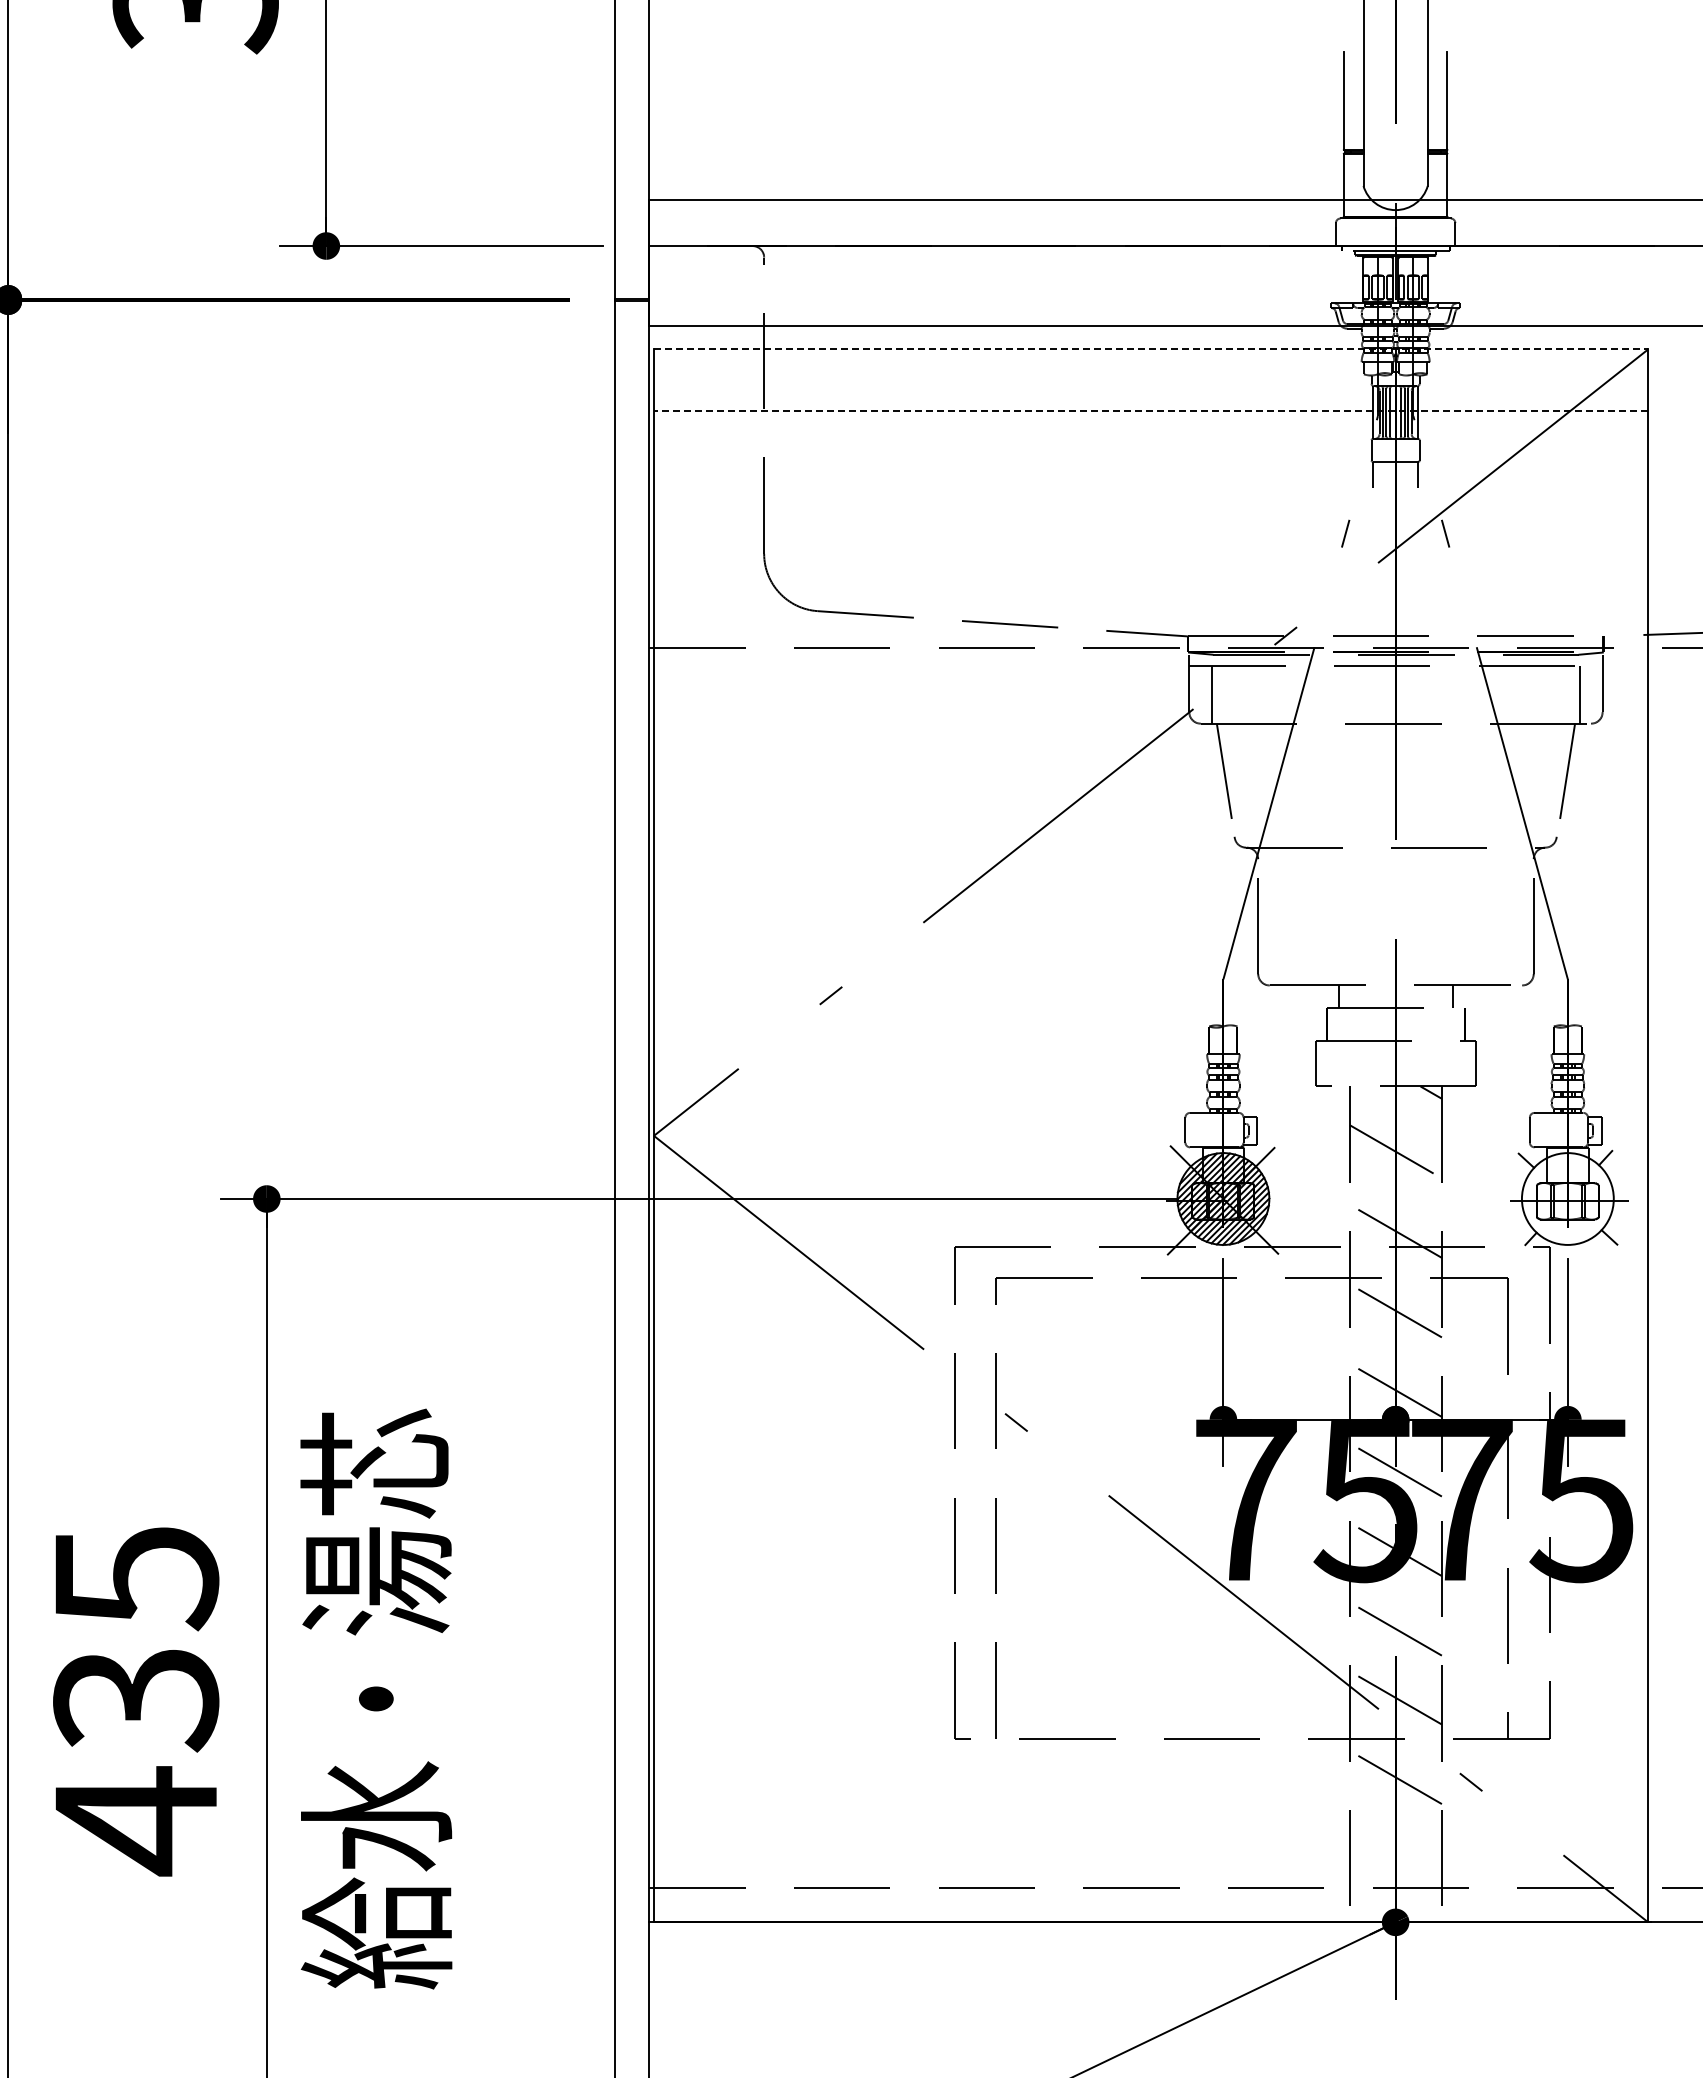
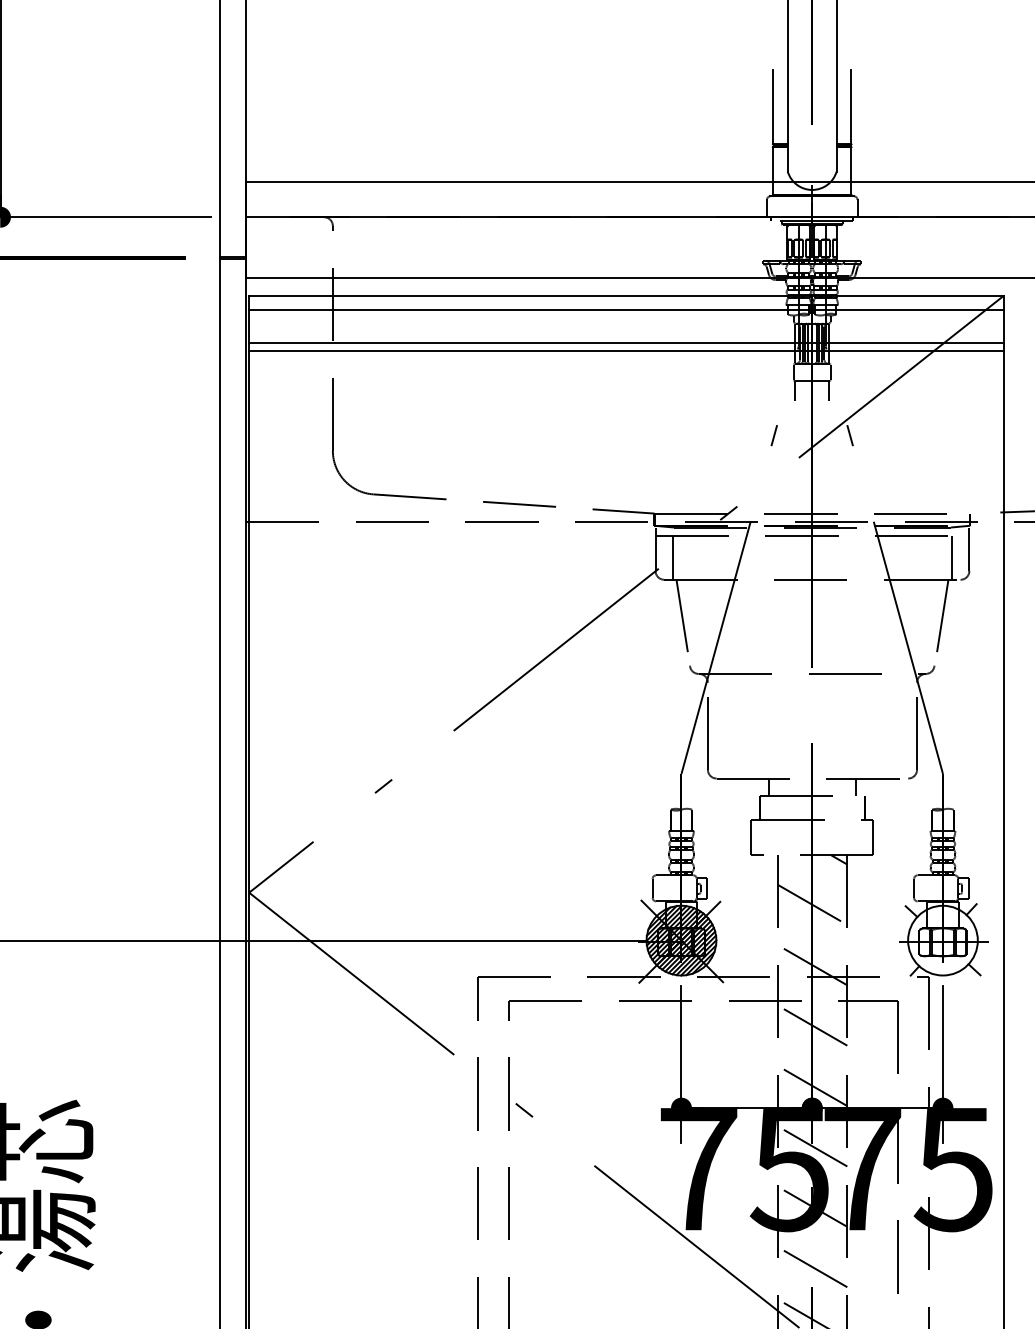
line: (1151, 349) -> (626, 295), dashed -> solid
line: (1150, 367) -> (626, 309), added
line: (1150, 411) -> (626, 342), dashed -> solid
line: (1150, 422) -> (626, 351), added

